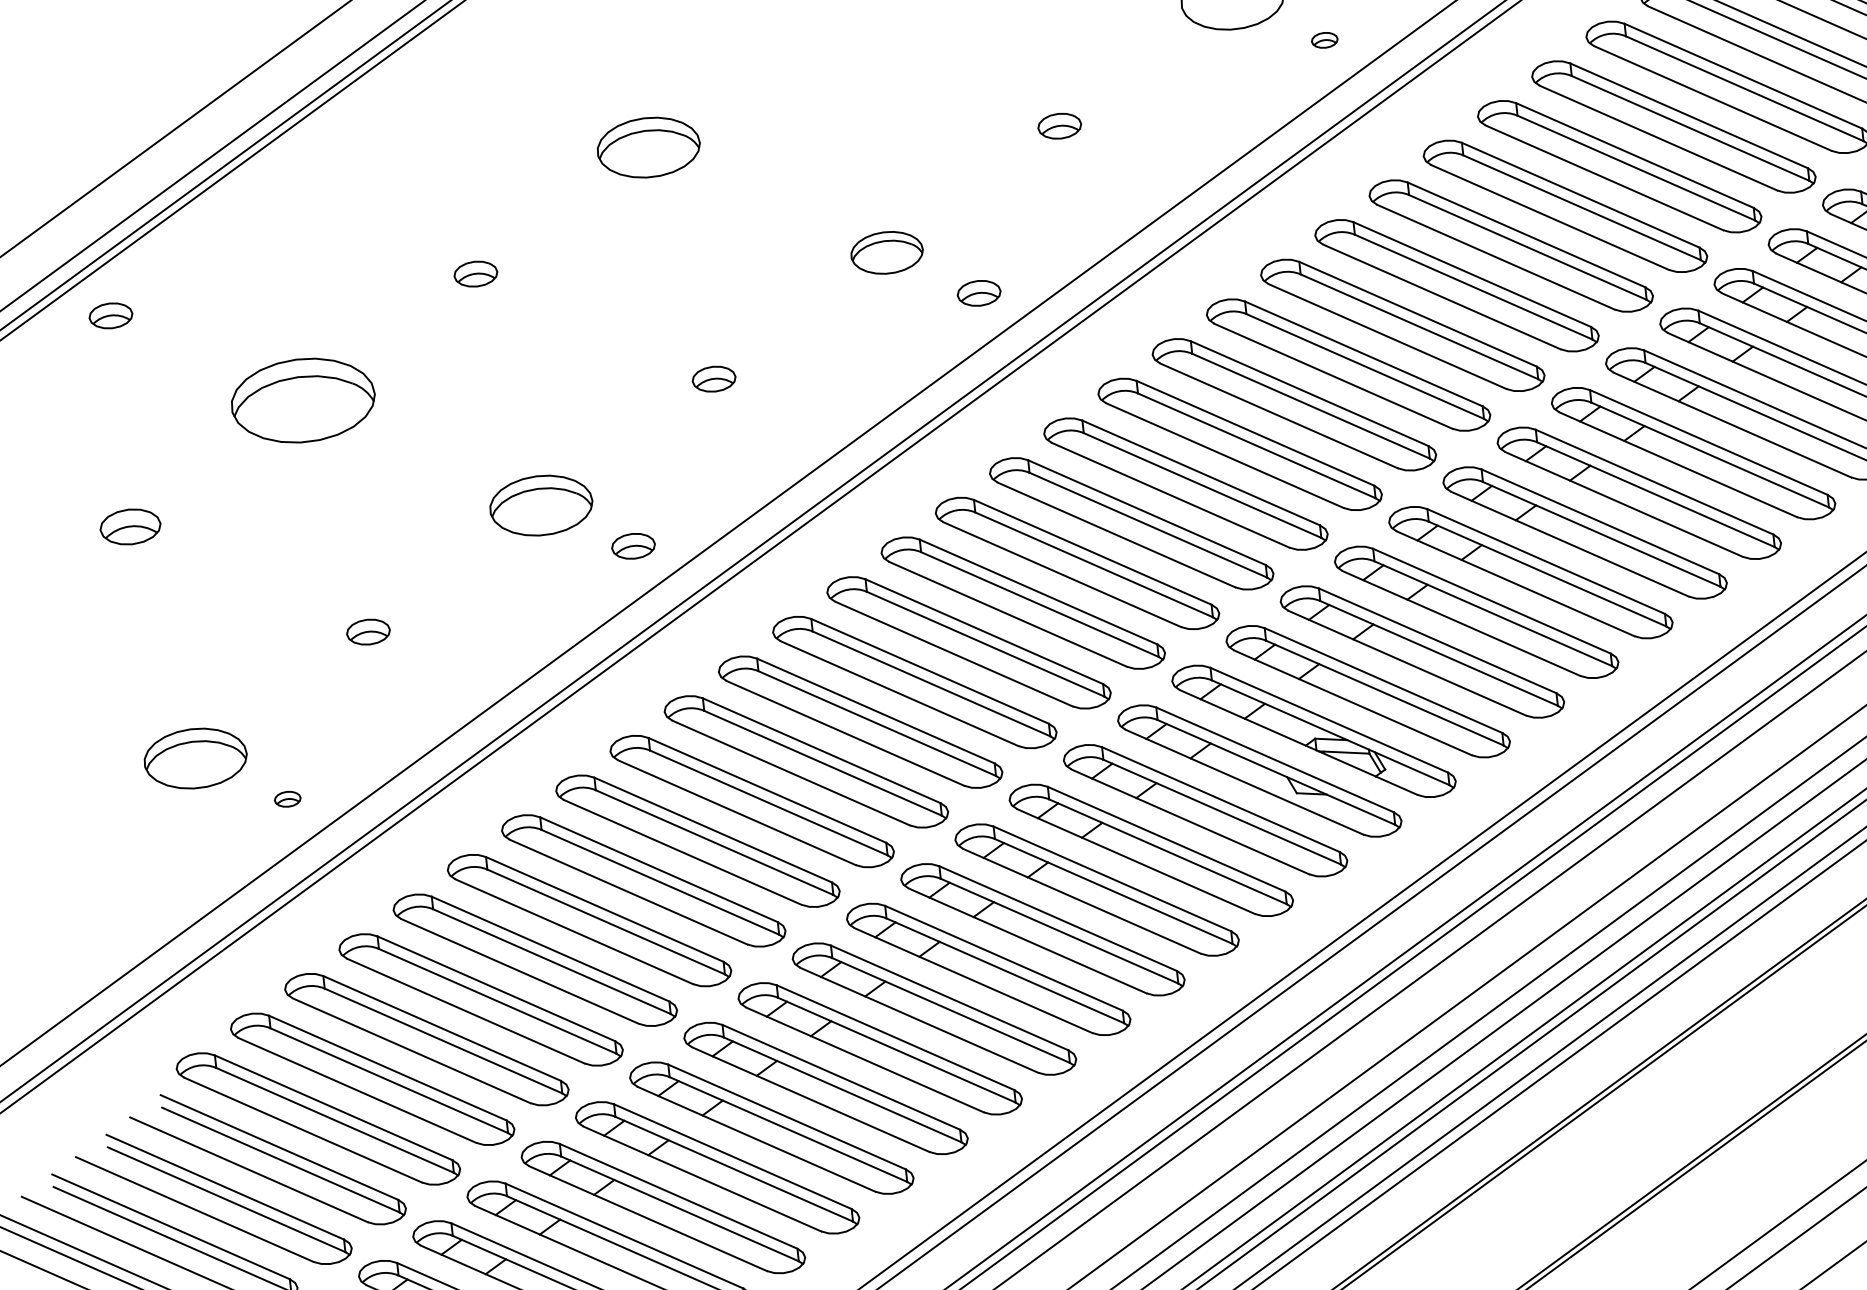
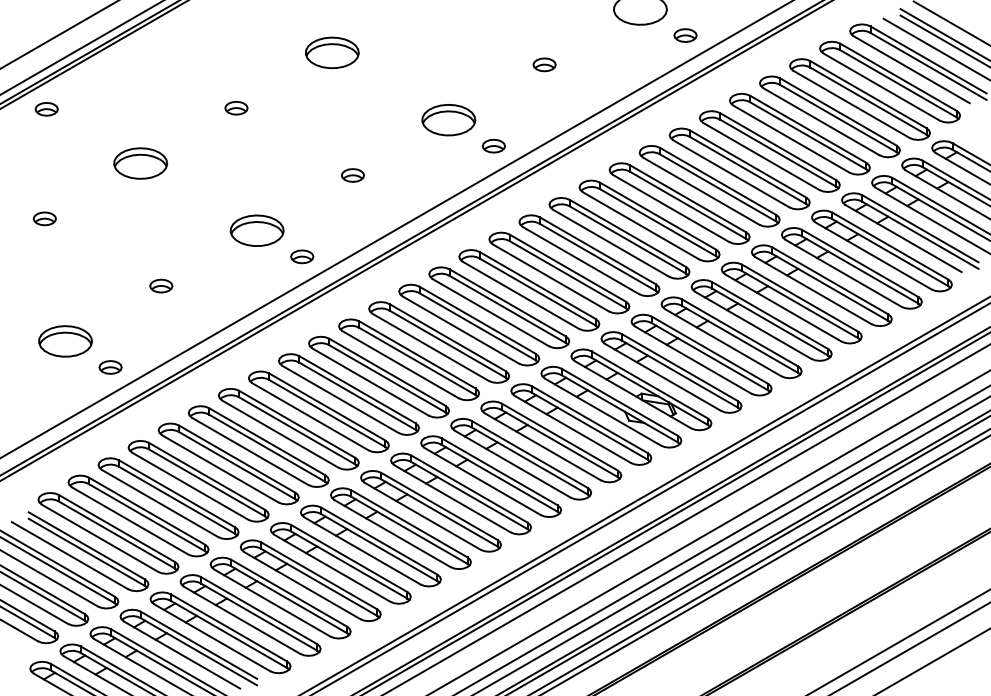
part: (1324, 40) -> (685, 35), size x1.67
part: (886, 253) -> (448, 120), size x1.43
part: (302, 400) -> (140, 163), size x0.71
part: (129, 526) -> (44, 218), size x0.71
part: (287, 799) -> (110, 367), size x1.67

